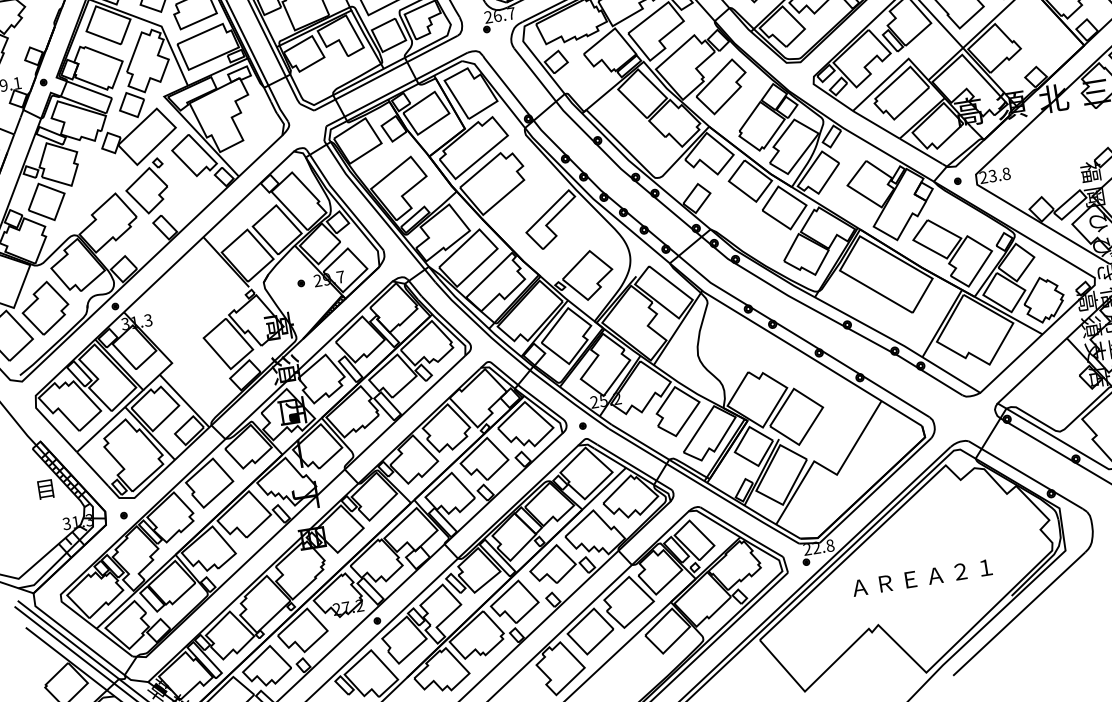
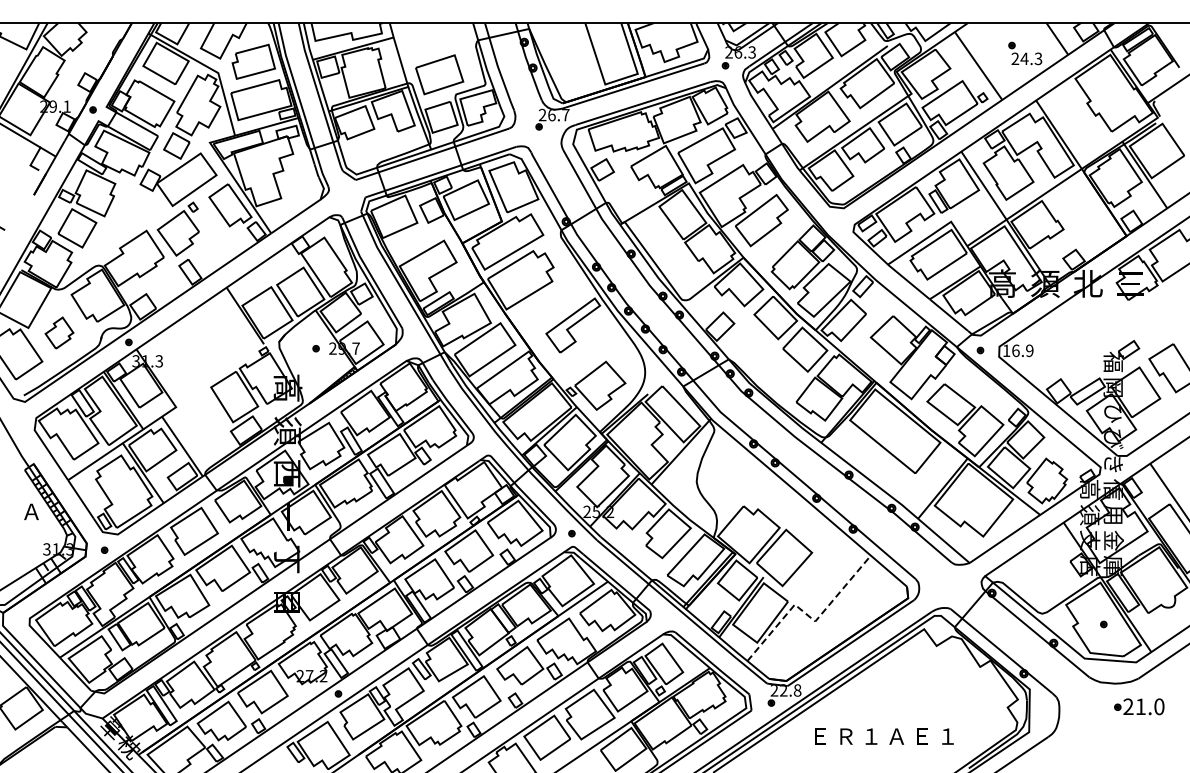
text: (994, 175) -> (1017, 350), 23.8 -> 16.9
part: (45, 307) -> (59, 332), size x0.6
line: (831, 471) -> (810, 617), solid -> dashed
text: (45, 489) -> (31, 512), 目 -> Ａ
text: (960, 571) -> (922, 736), ２ -> Ｅ
text: (910, 579) -> (871, 736), Ｅ -> １
text: (859, 587) -> (819, 736), Ａ -> Ｅ

